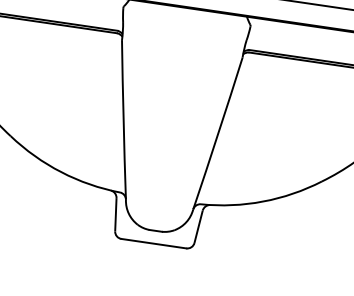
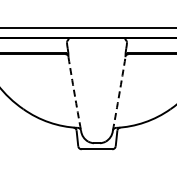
arc: (123, 120) -> (74, 94), solid -> dashed
arc: (218, 134) -> (119, 94), solid -> dashed

